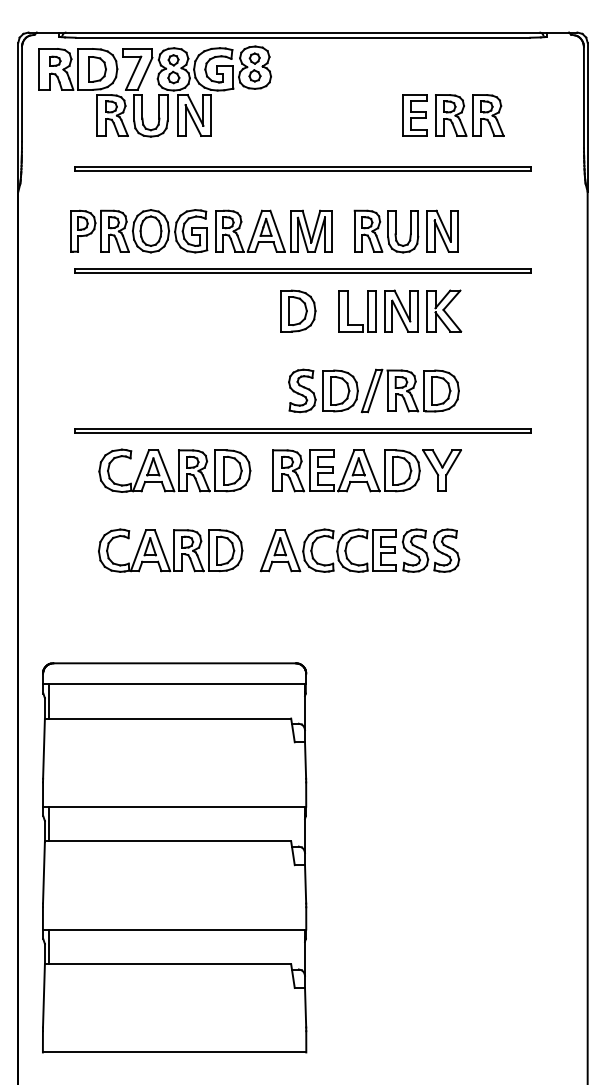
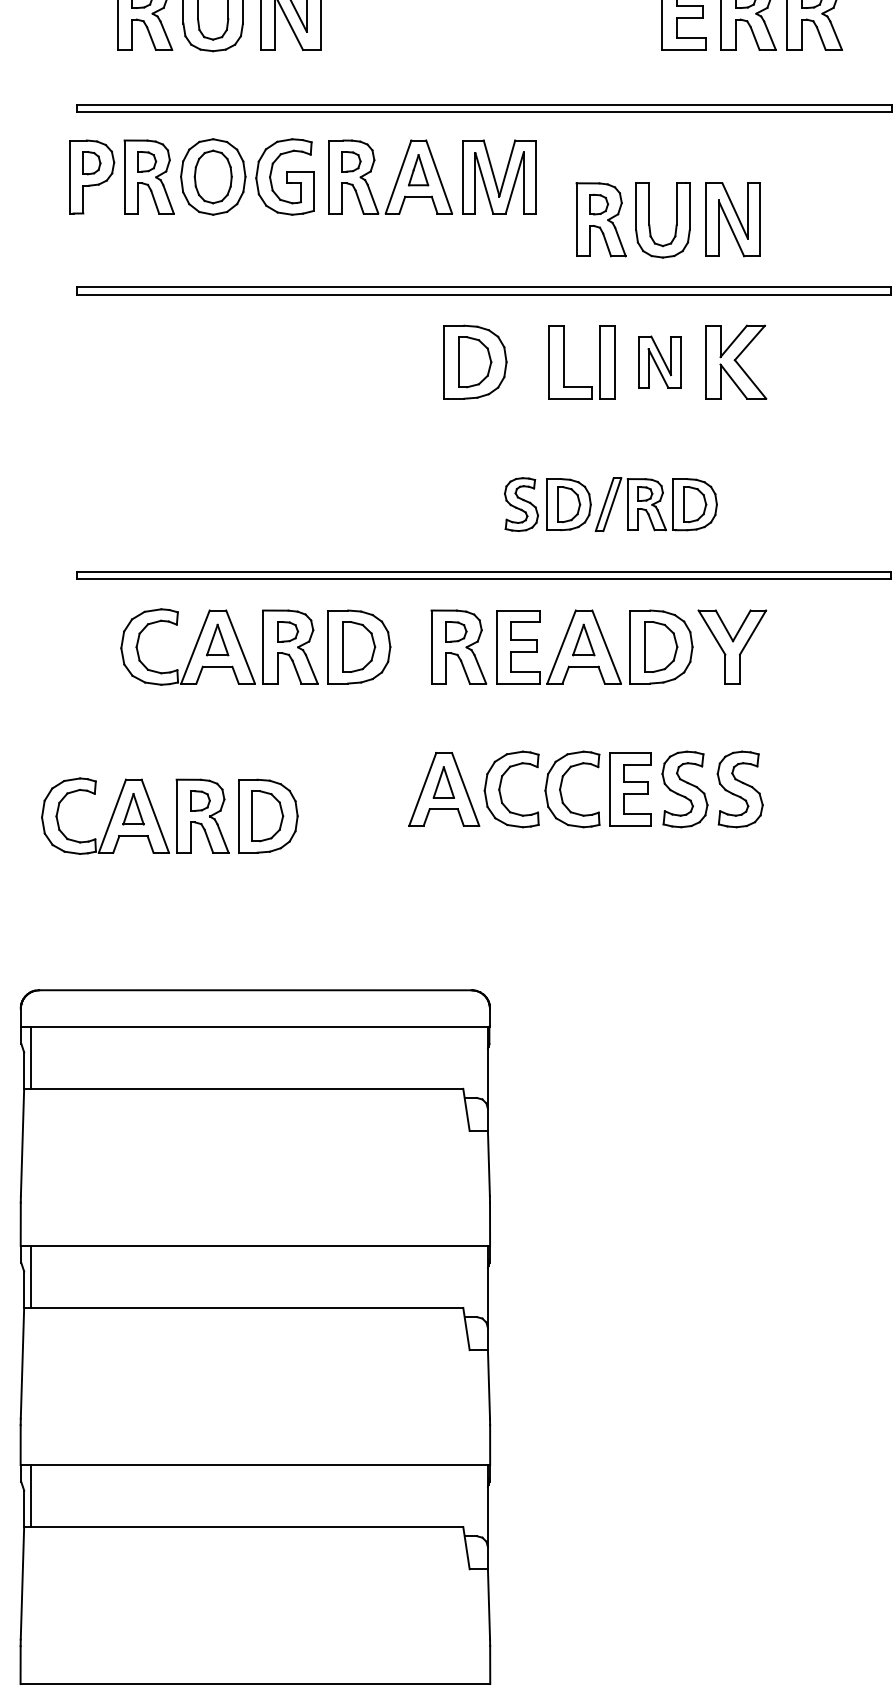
part: (201, 231) -> (303, 177), moved
part: (401, 310) -> (659, 361), size x0.7
part: (373, 390) -> (610, 503), size x0.7
part: (170, 550) -> (169, 815), moved

